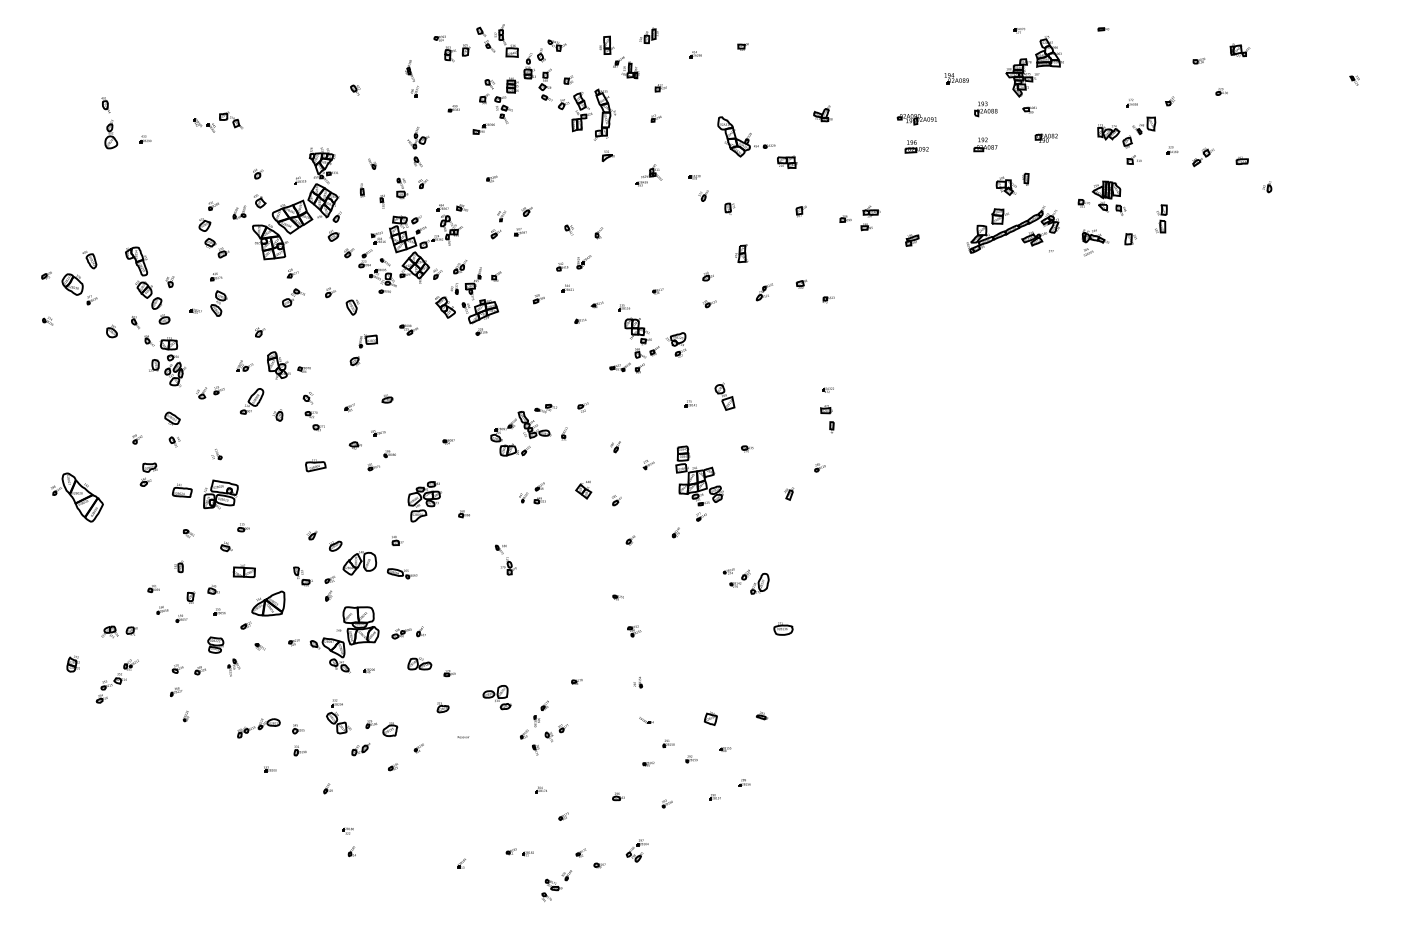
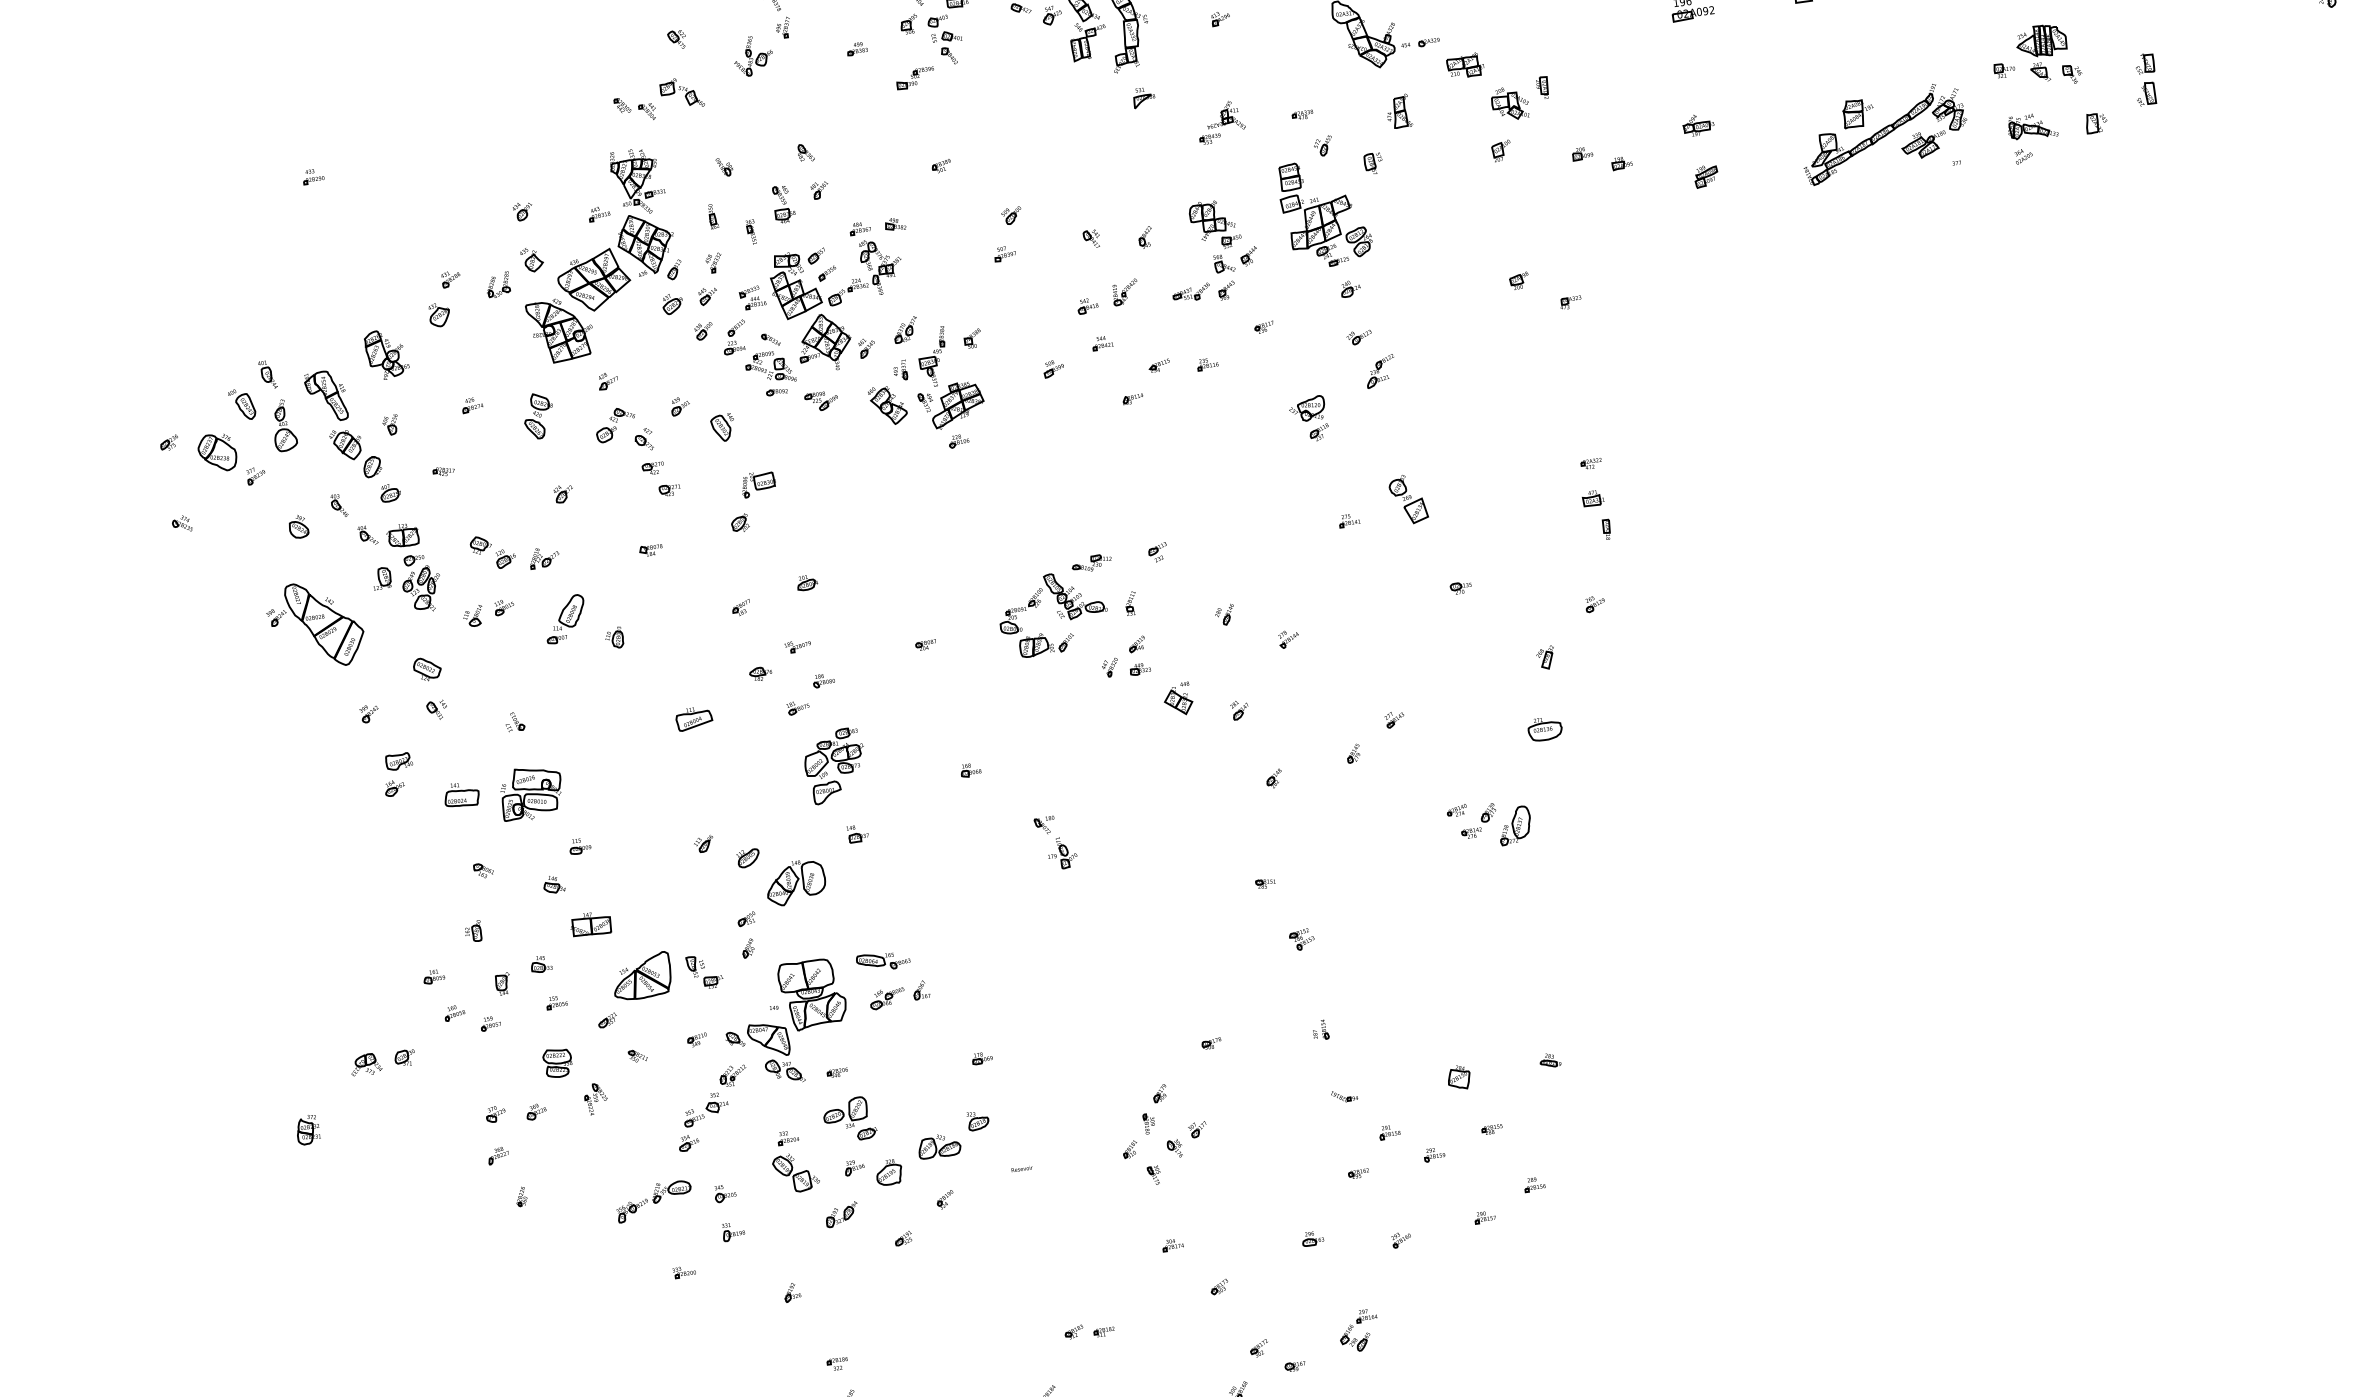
part: (218, 121) -> (659, 98), moved
part: (109, 123) -> (278, 406), moved
part: (418, 138) -> (753, 56), moved
part: (1012, 183) -> (1520, 97), moved
part: (871, 211) -> (1698, 125), moved
part: (498, 224) -> (710, 278), moved
part: (216, 247) -> (491, 551), moved
part: (741, 253) -> (1398, 111), moved
part: (763, 292) -> (1378, 372), moved
part: (218, 303) -> (537, 416), moved
part: (408, 329) -> (820, 400), moved
part: (634, 345) -> (1211, 251), moved
part: (278, 365) -> (385, 354), moved
part: (313, 411) -> (656, 462), moved
part: (699, 475) -> (1324, 212), moved
part: (532, 493) -> (1125, 658), moved
part: (76, 497) -> (314, 625), moved
part: (424, 501) -> (834, 765), moved
part: (402, 573) -> (883, 960), moved
part: (302, 576) -> (703, 971), moved
part: (783, 628) -> (1545, 728), moved
part: (419, 663) -> (938, 1146), moved
part: (116, 681) -> (710, 1108), moved
part: (496, 697) -> (848, 1119), moved
part: (519, 852) -> (1088, 1331), moved

